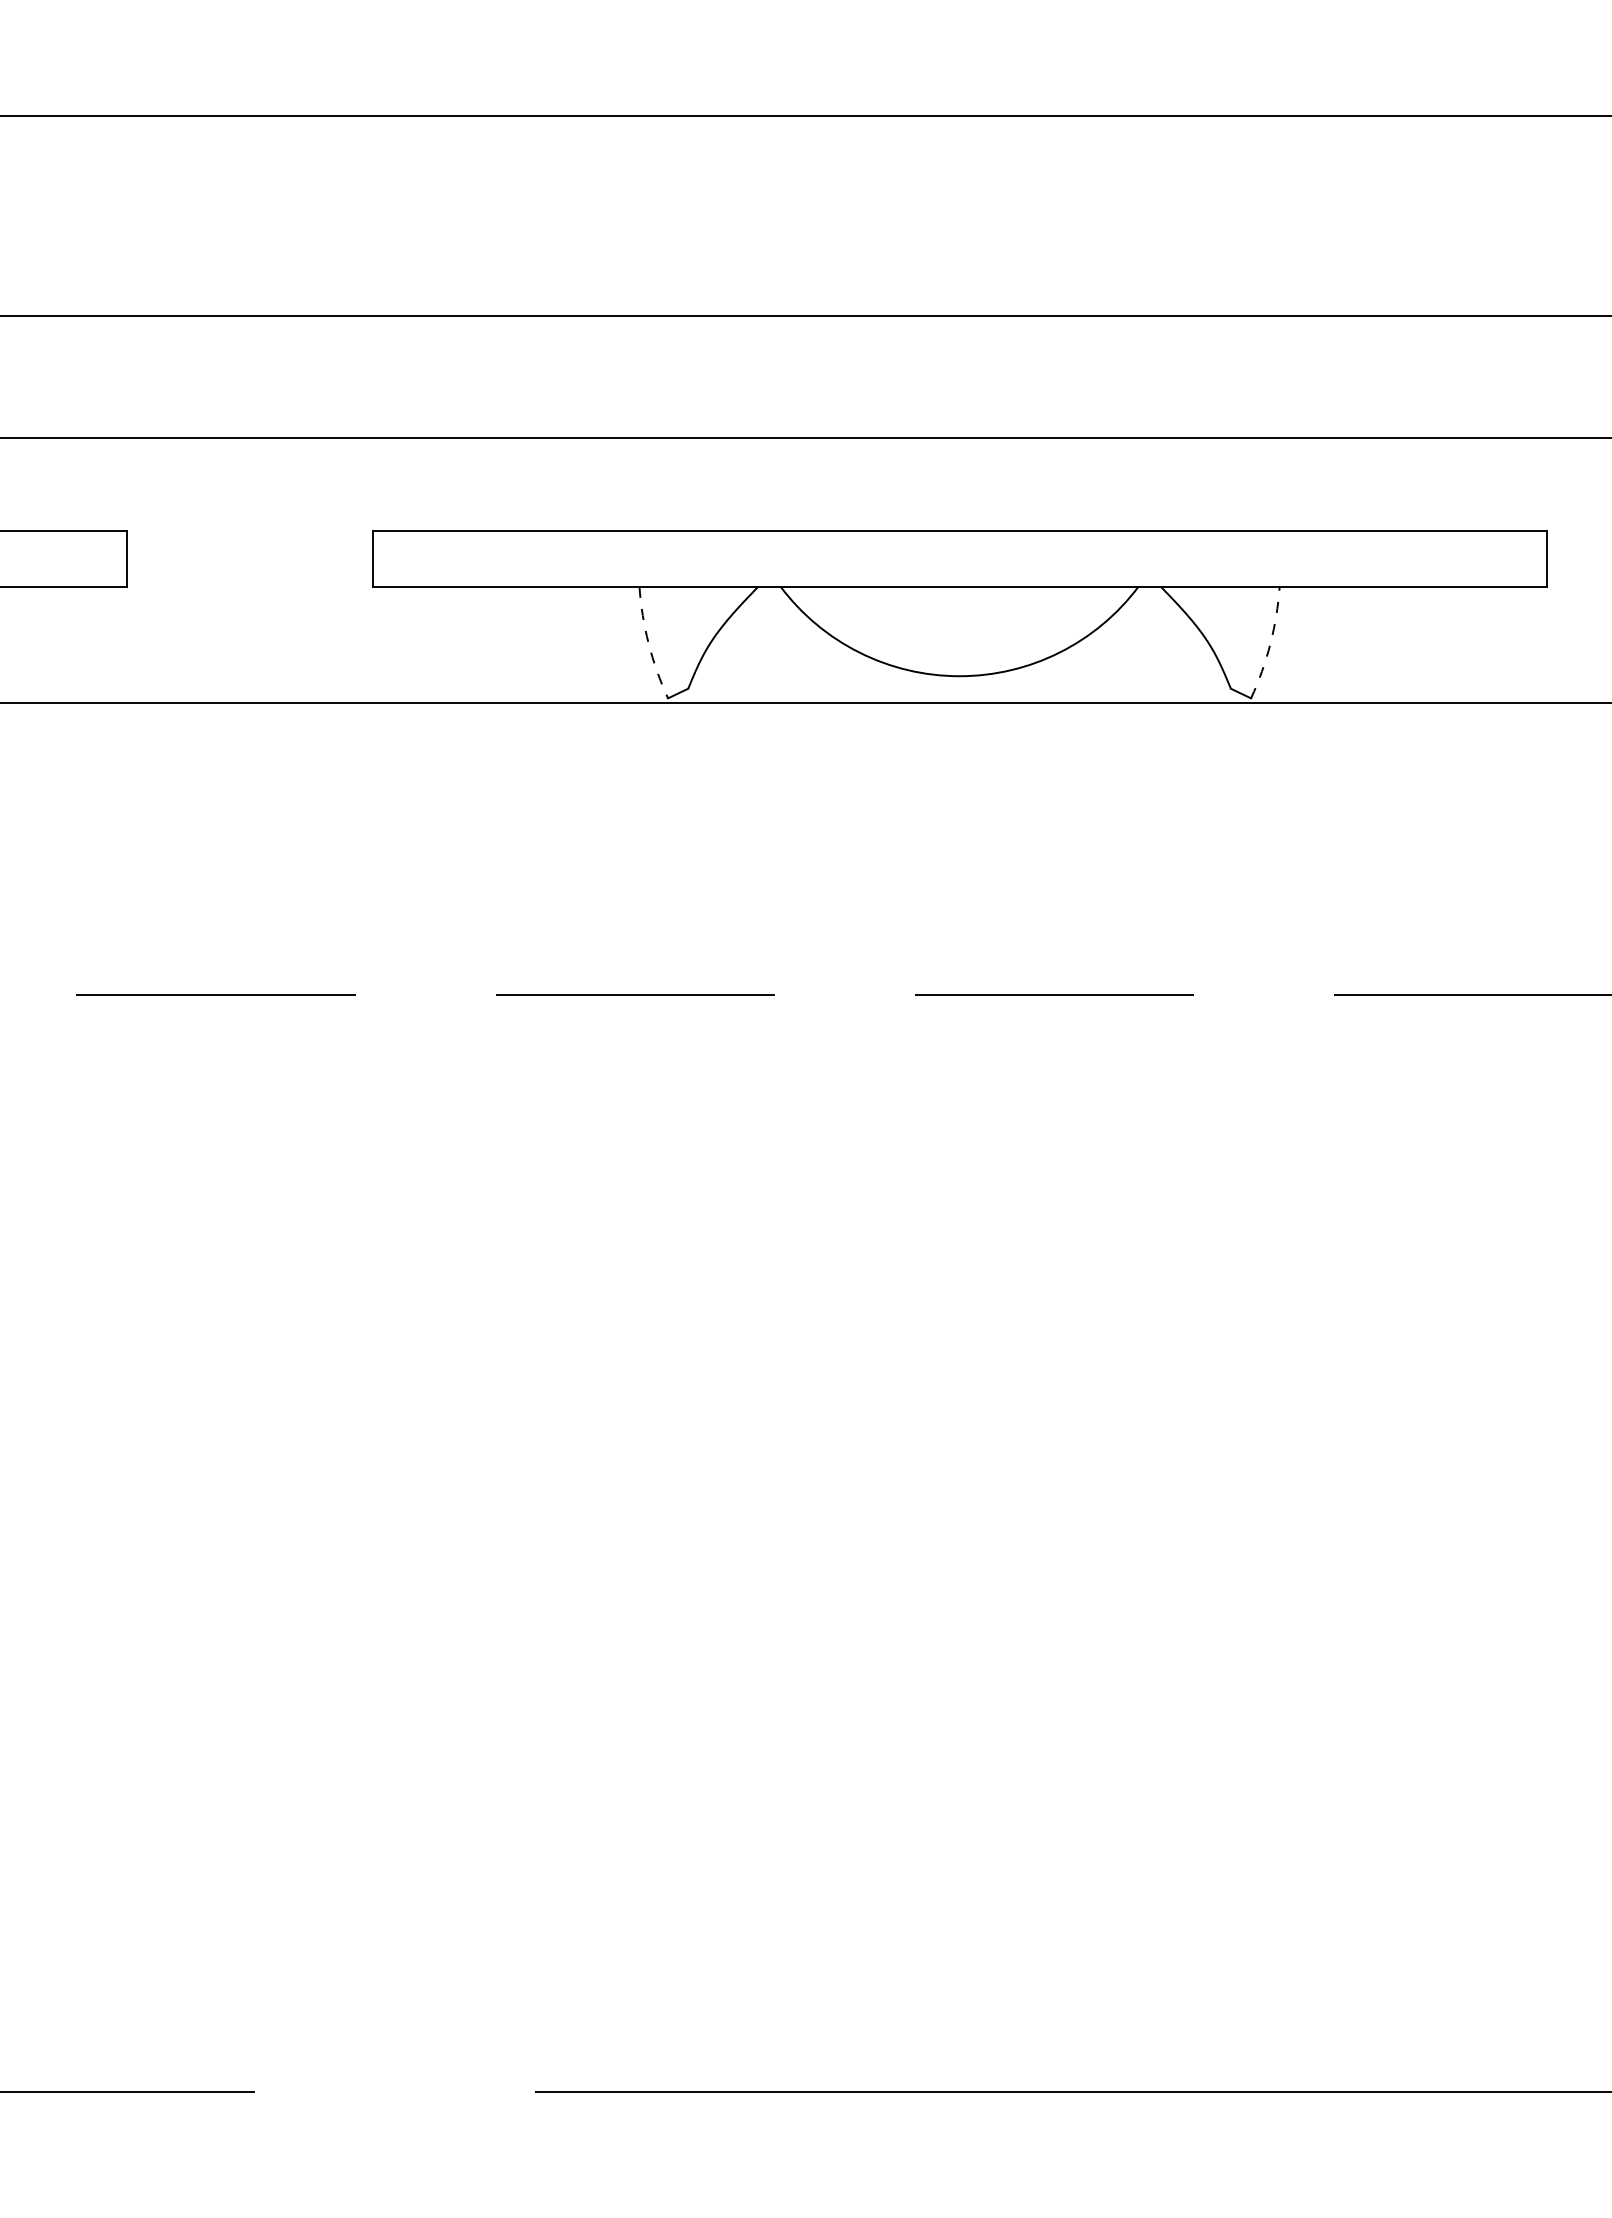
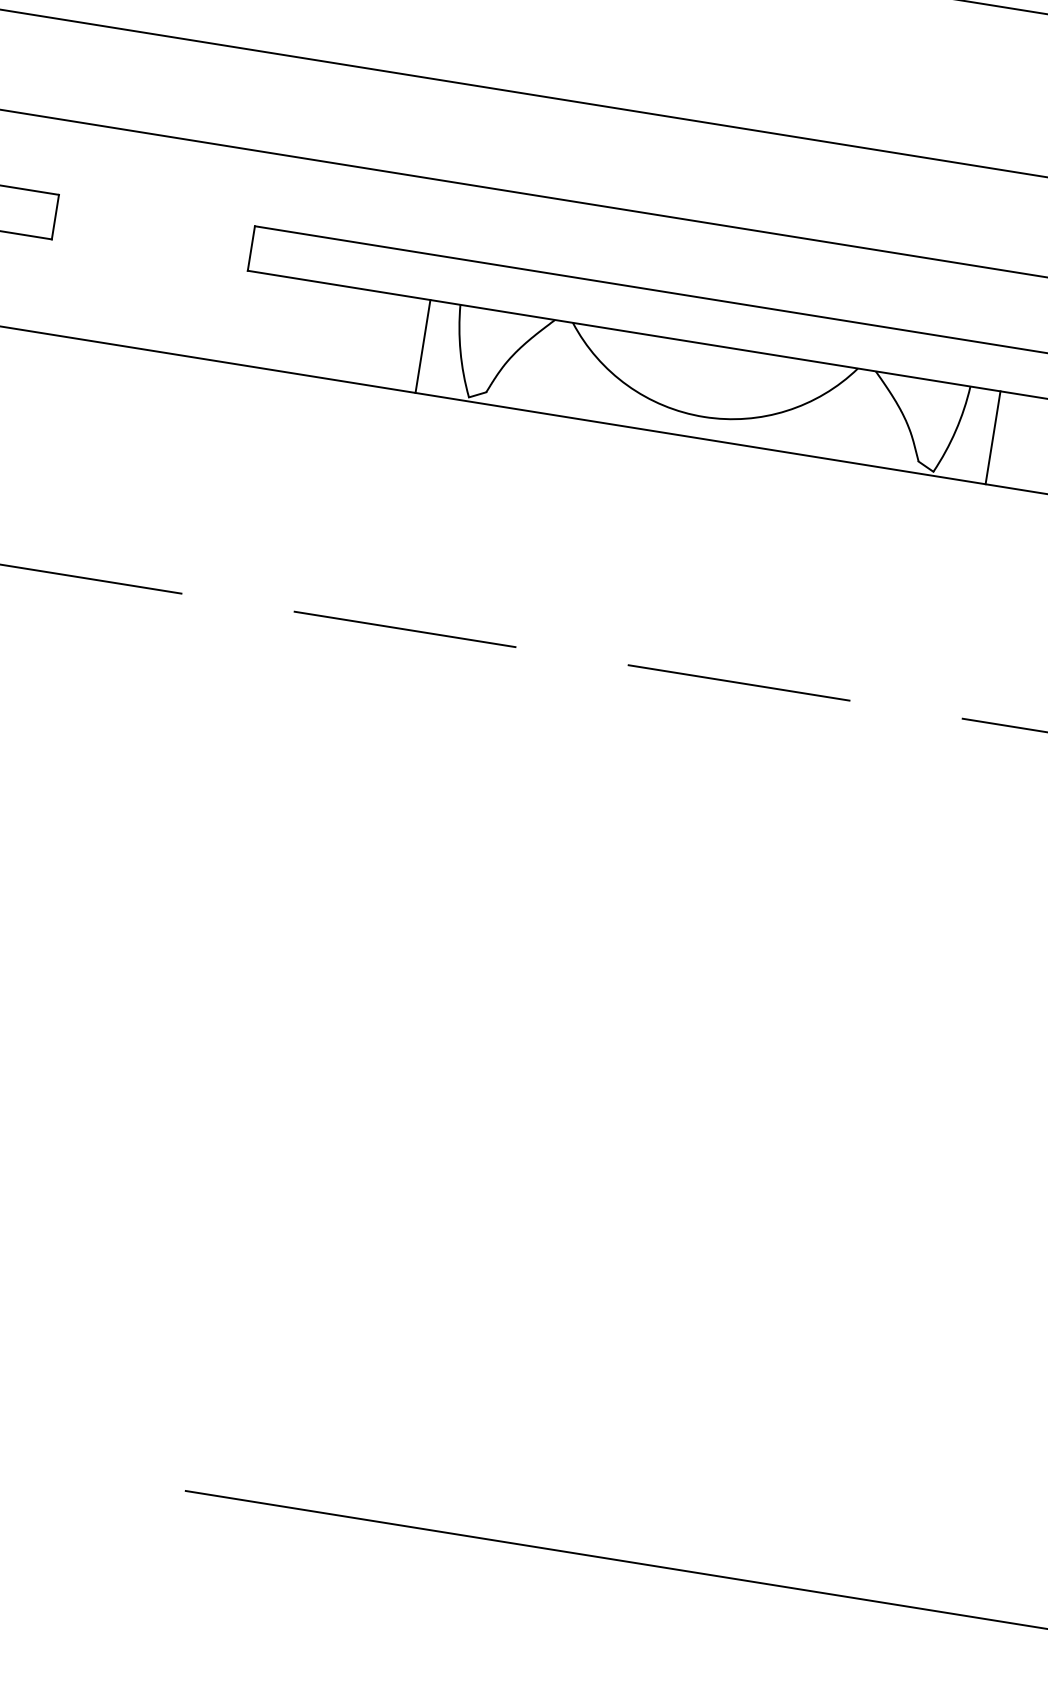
arc: (648, 643) -> (460, 351), dashed -> solid
arc: (1270, 643) -> (955, 430), dashed -> solid
line: (601, 644) -> (422, 345), added
line: (1317, 644) -> (993, 437), added

